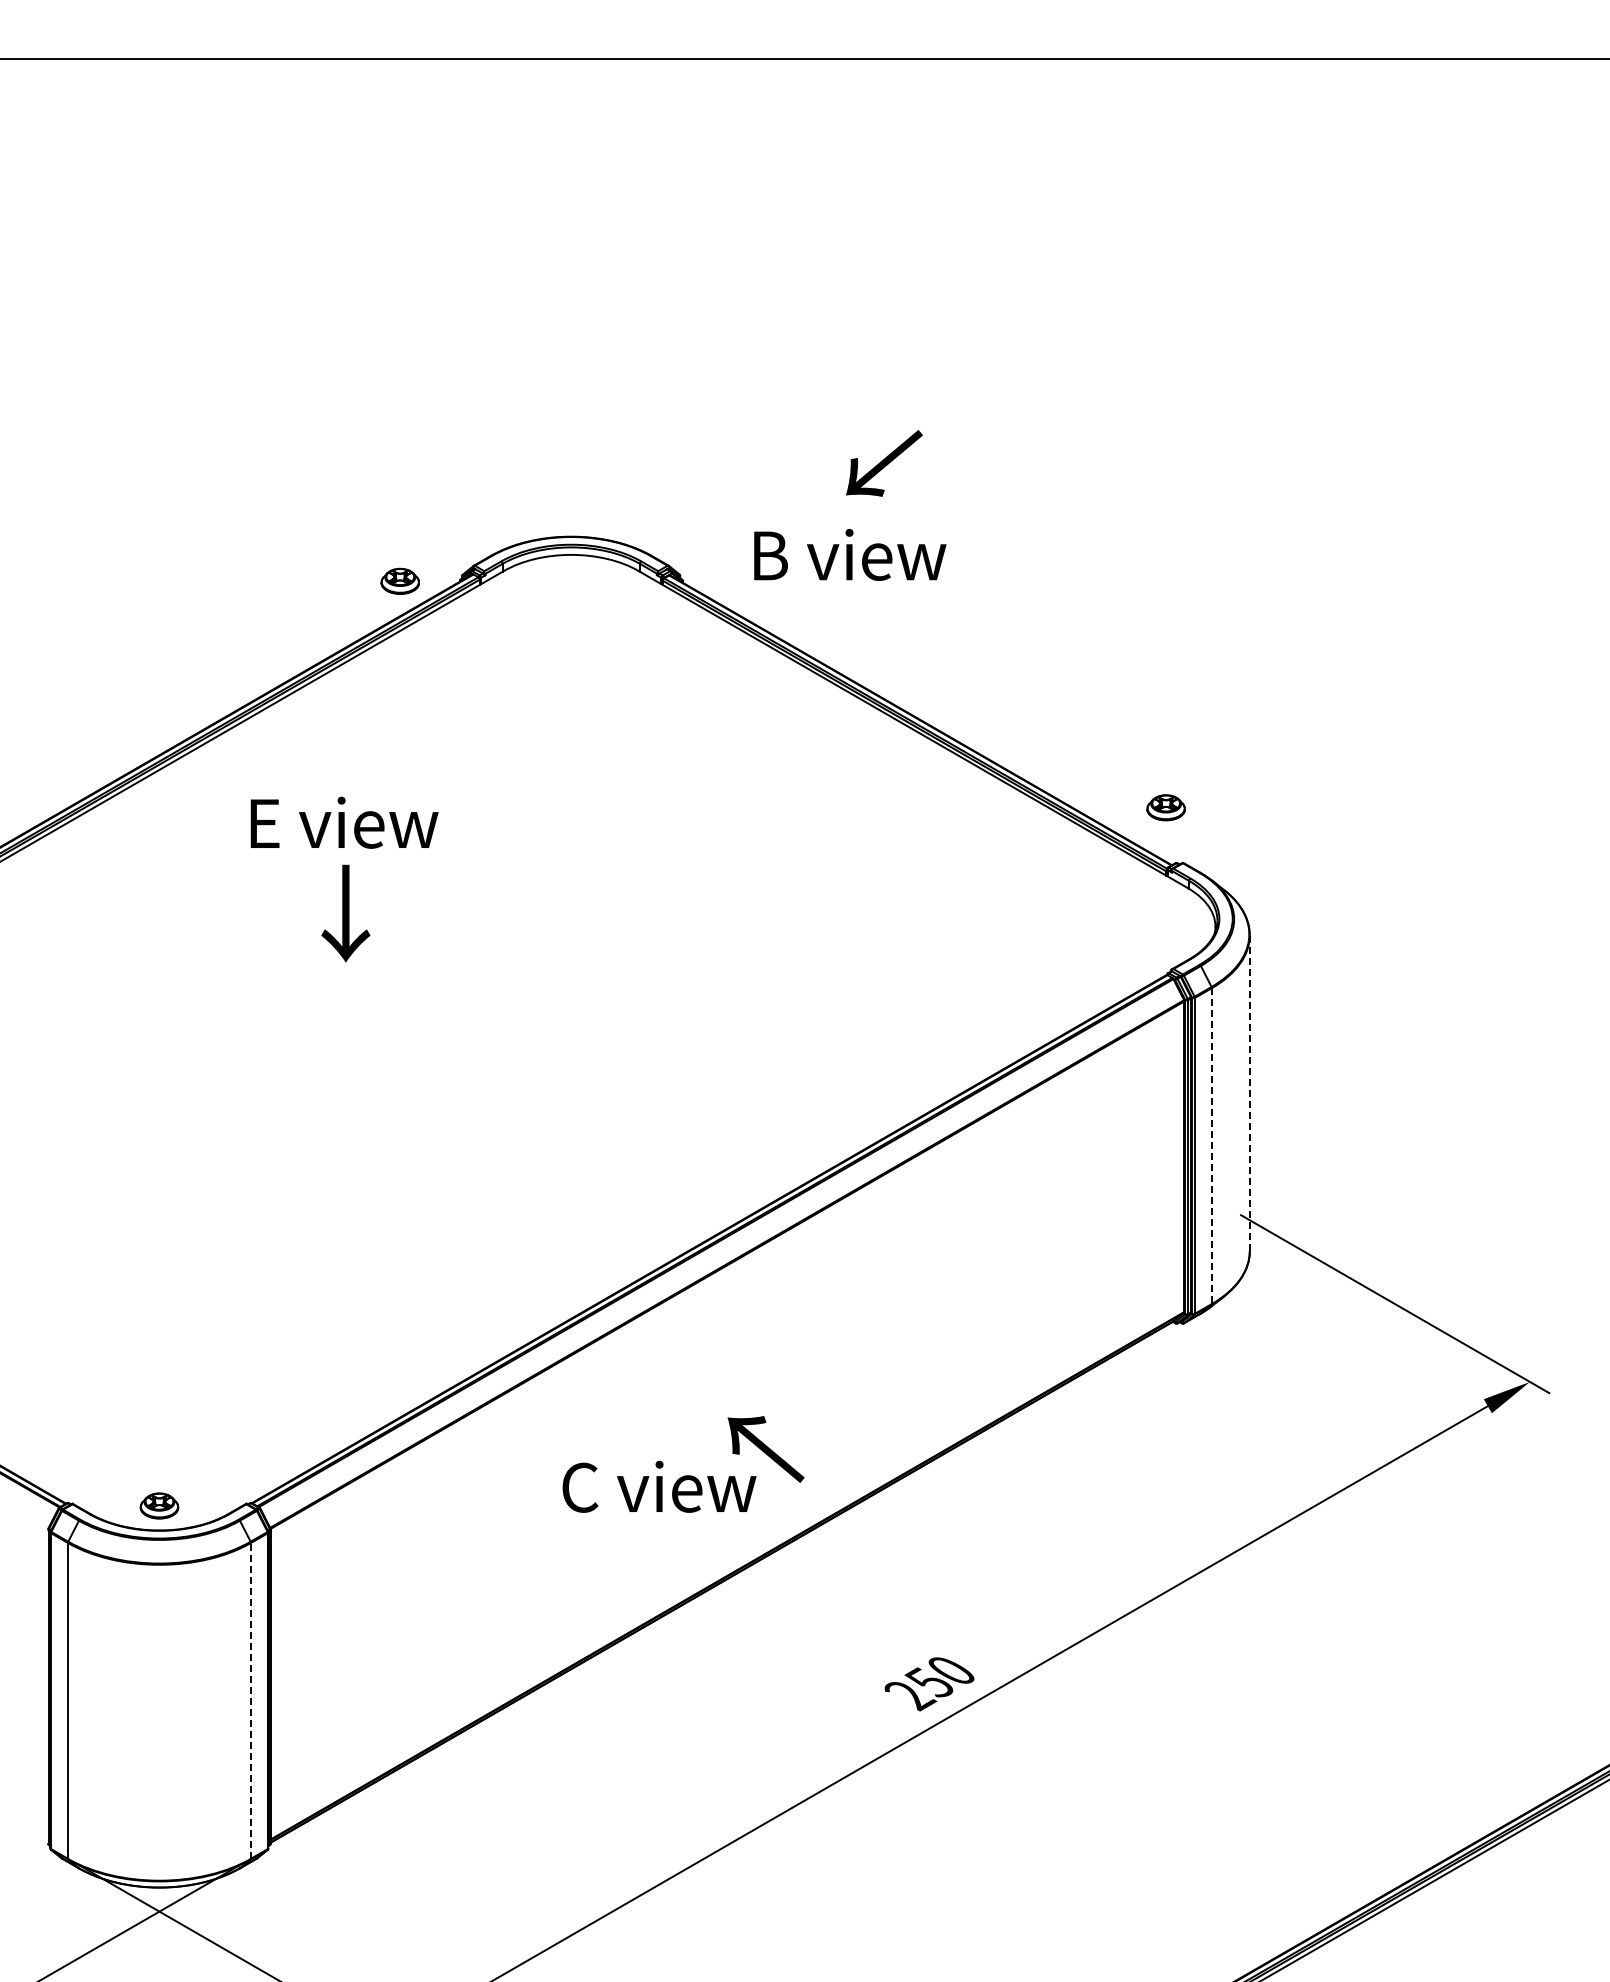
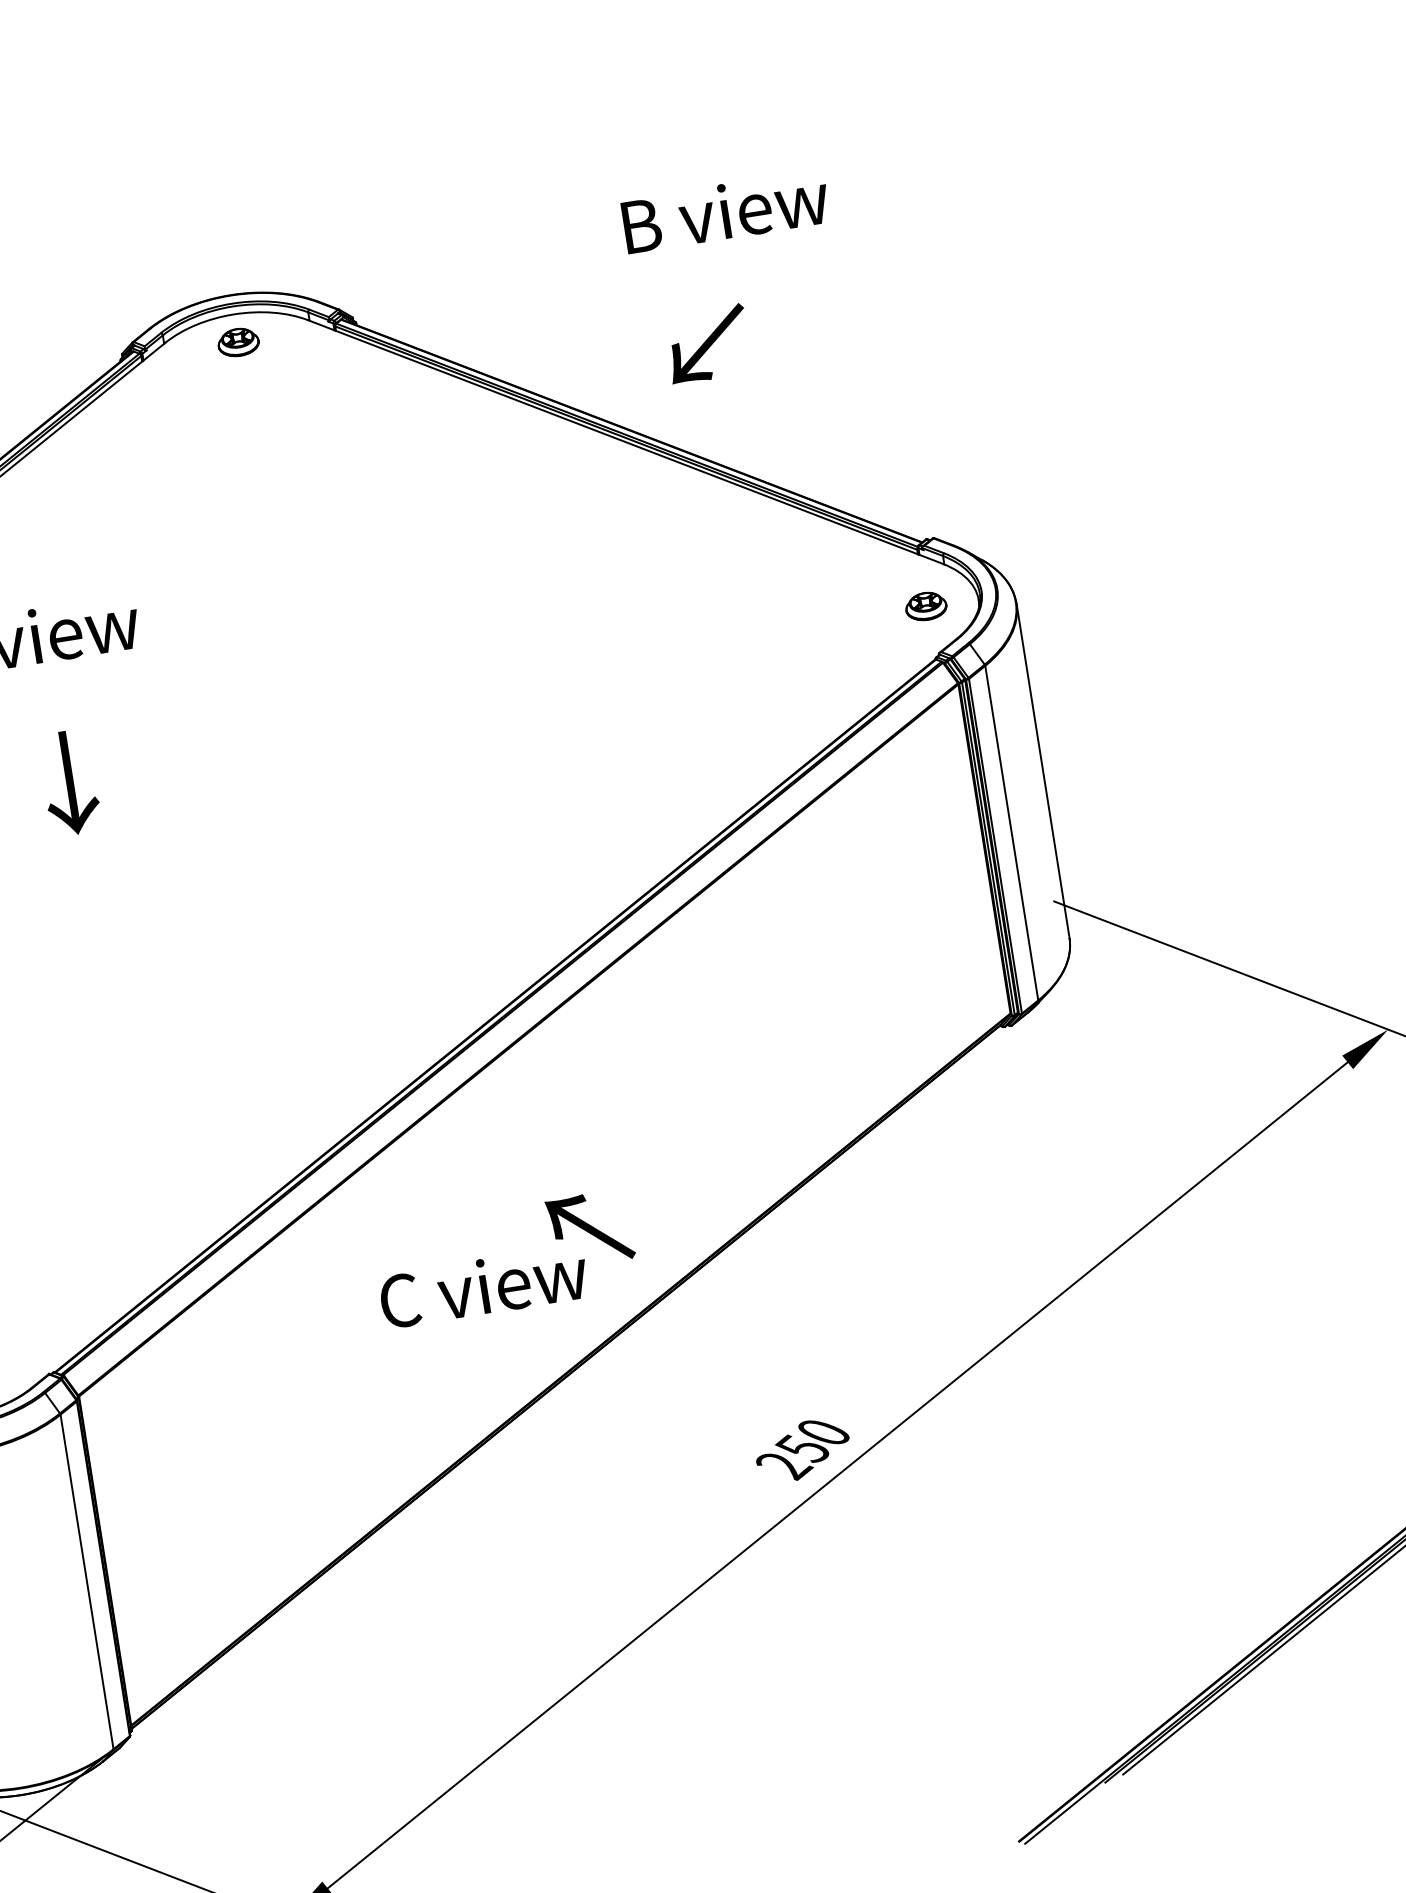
text: (884, 463) -> (708, 344), moved
text: (850, 554) -> (726, 211), moved
part: (399, 580) -> (237, 341), moved
part: (1165, 807) -> (925, 606), moved
text: (345, 913) -> (69, 783), moved
line: (1249, 1093) -> (1042, 771), dashed -> solid
line: (1211, 1146) -> (1011, 833), dashed -> solid
line: (250, 1700) -> (86, 1581), dashed -> solid

